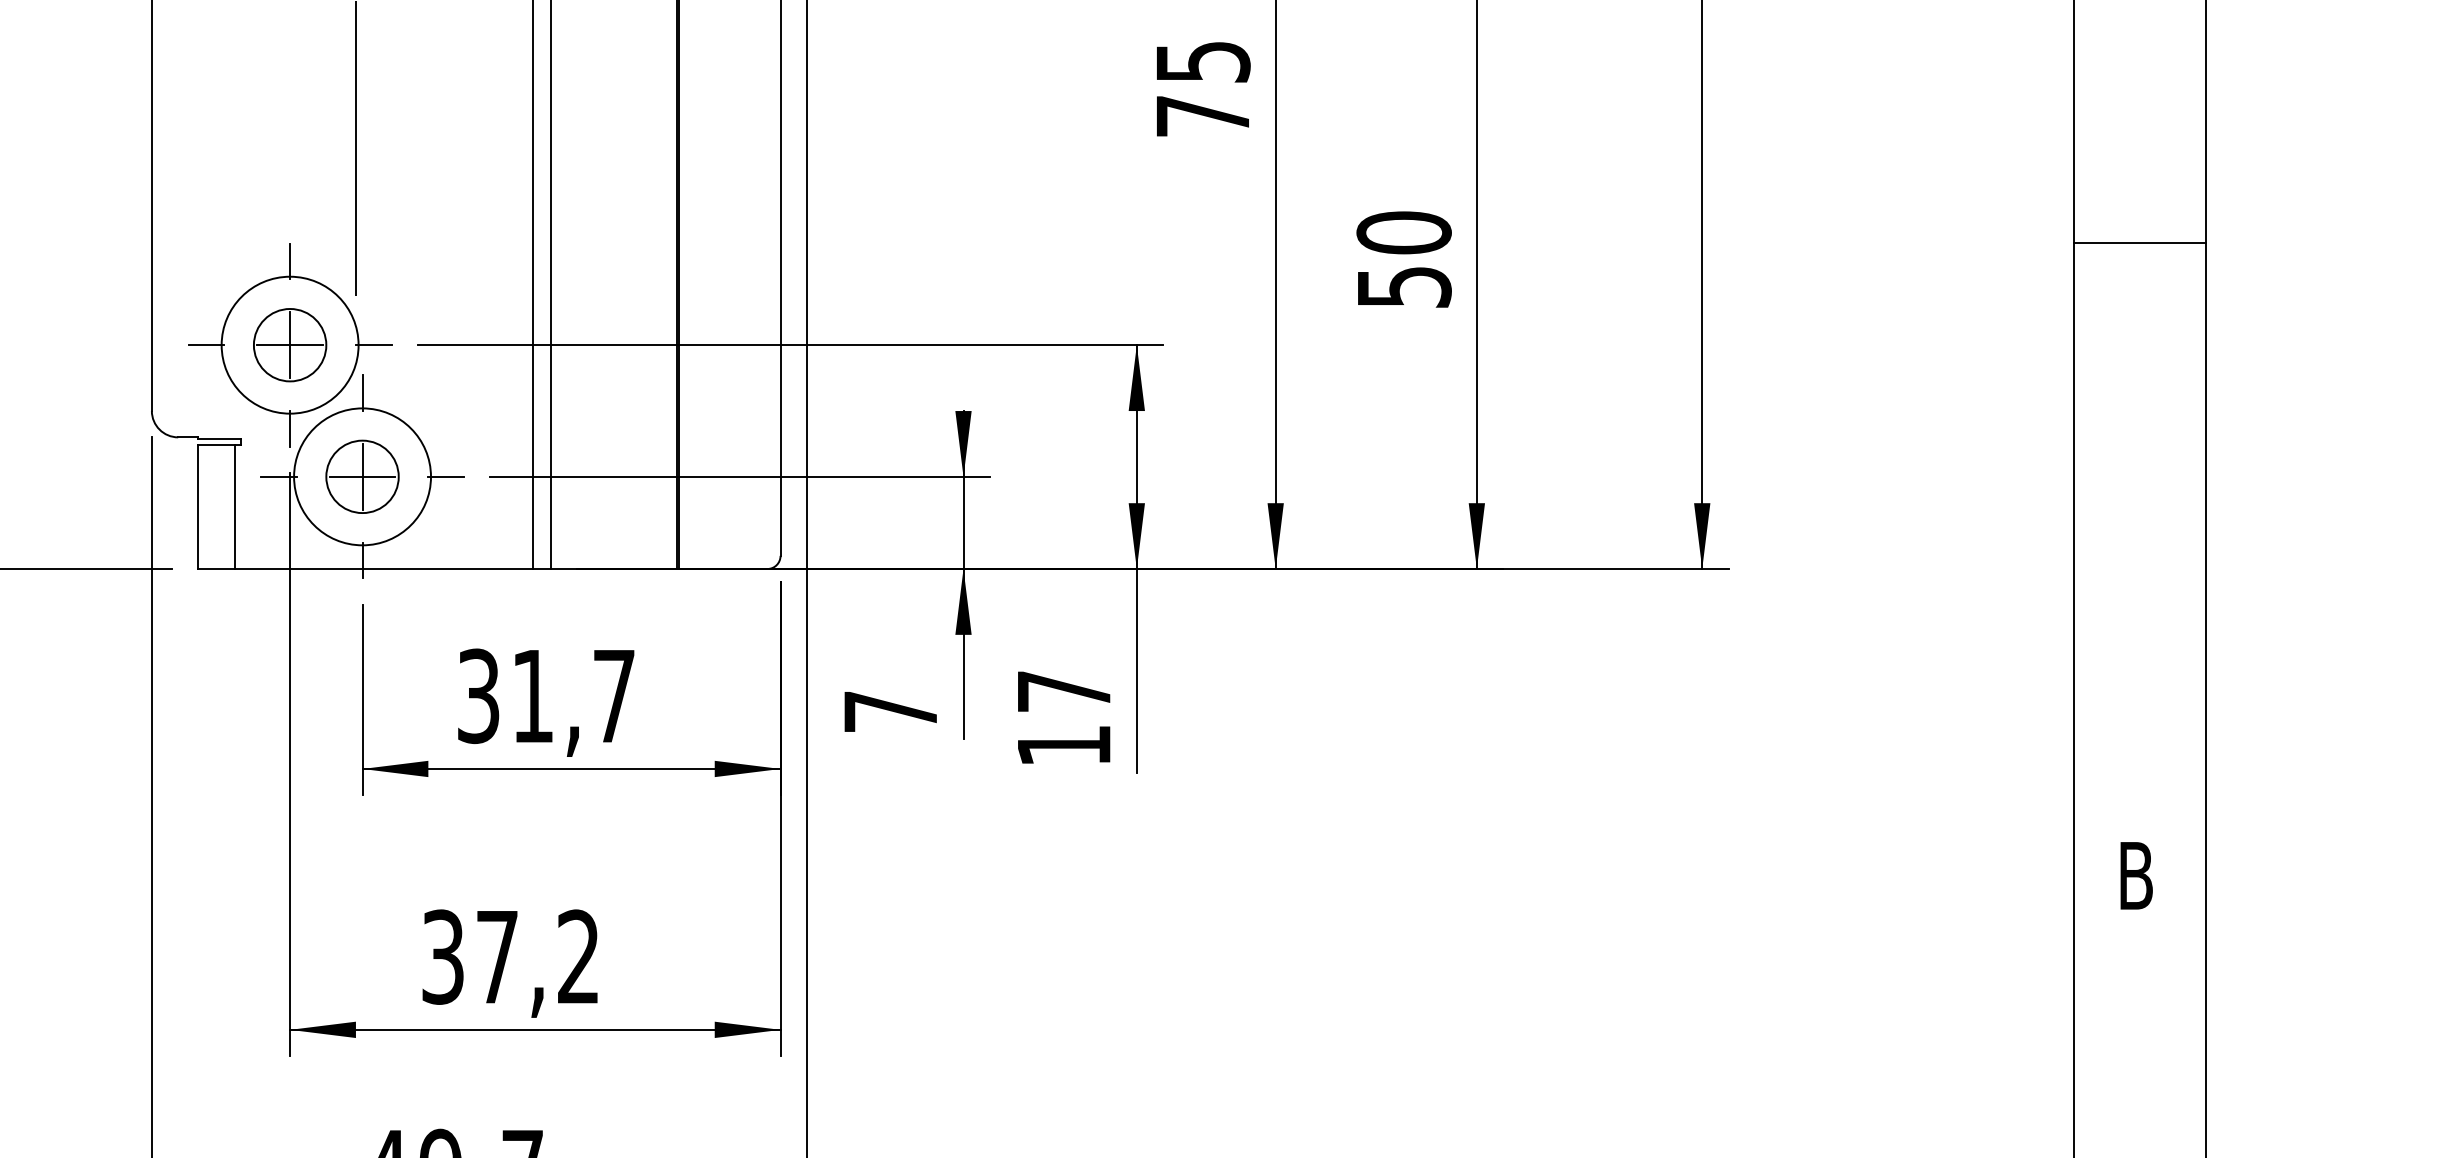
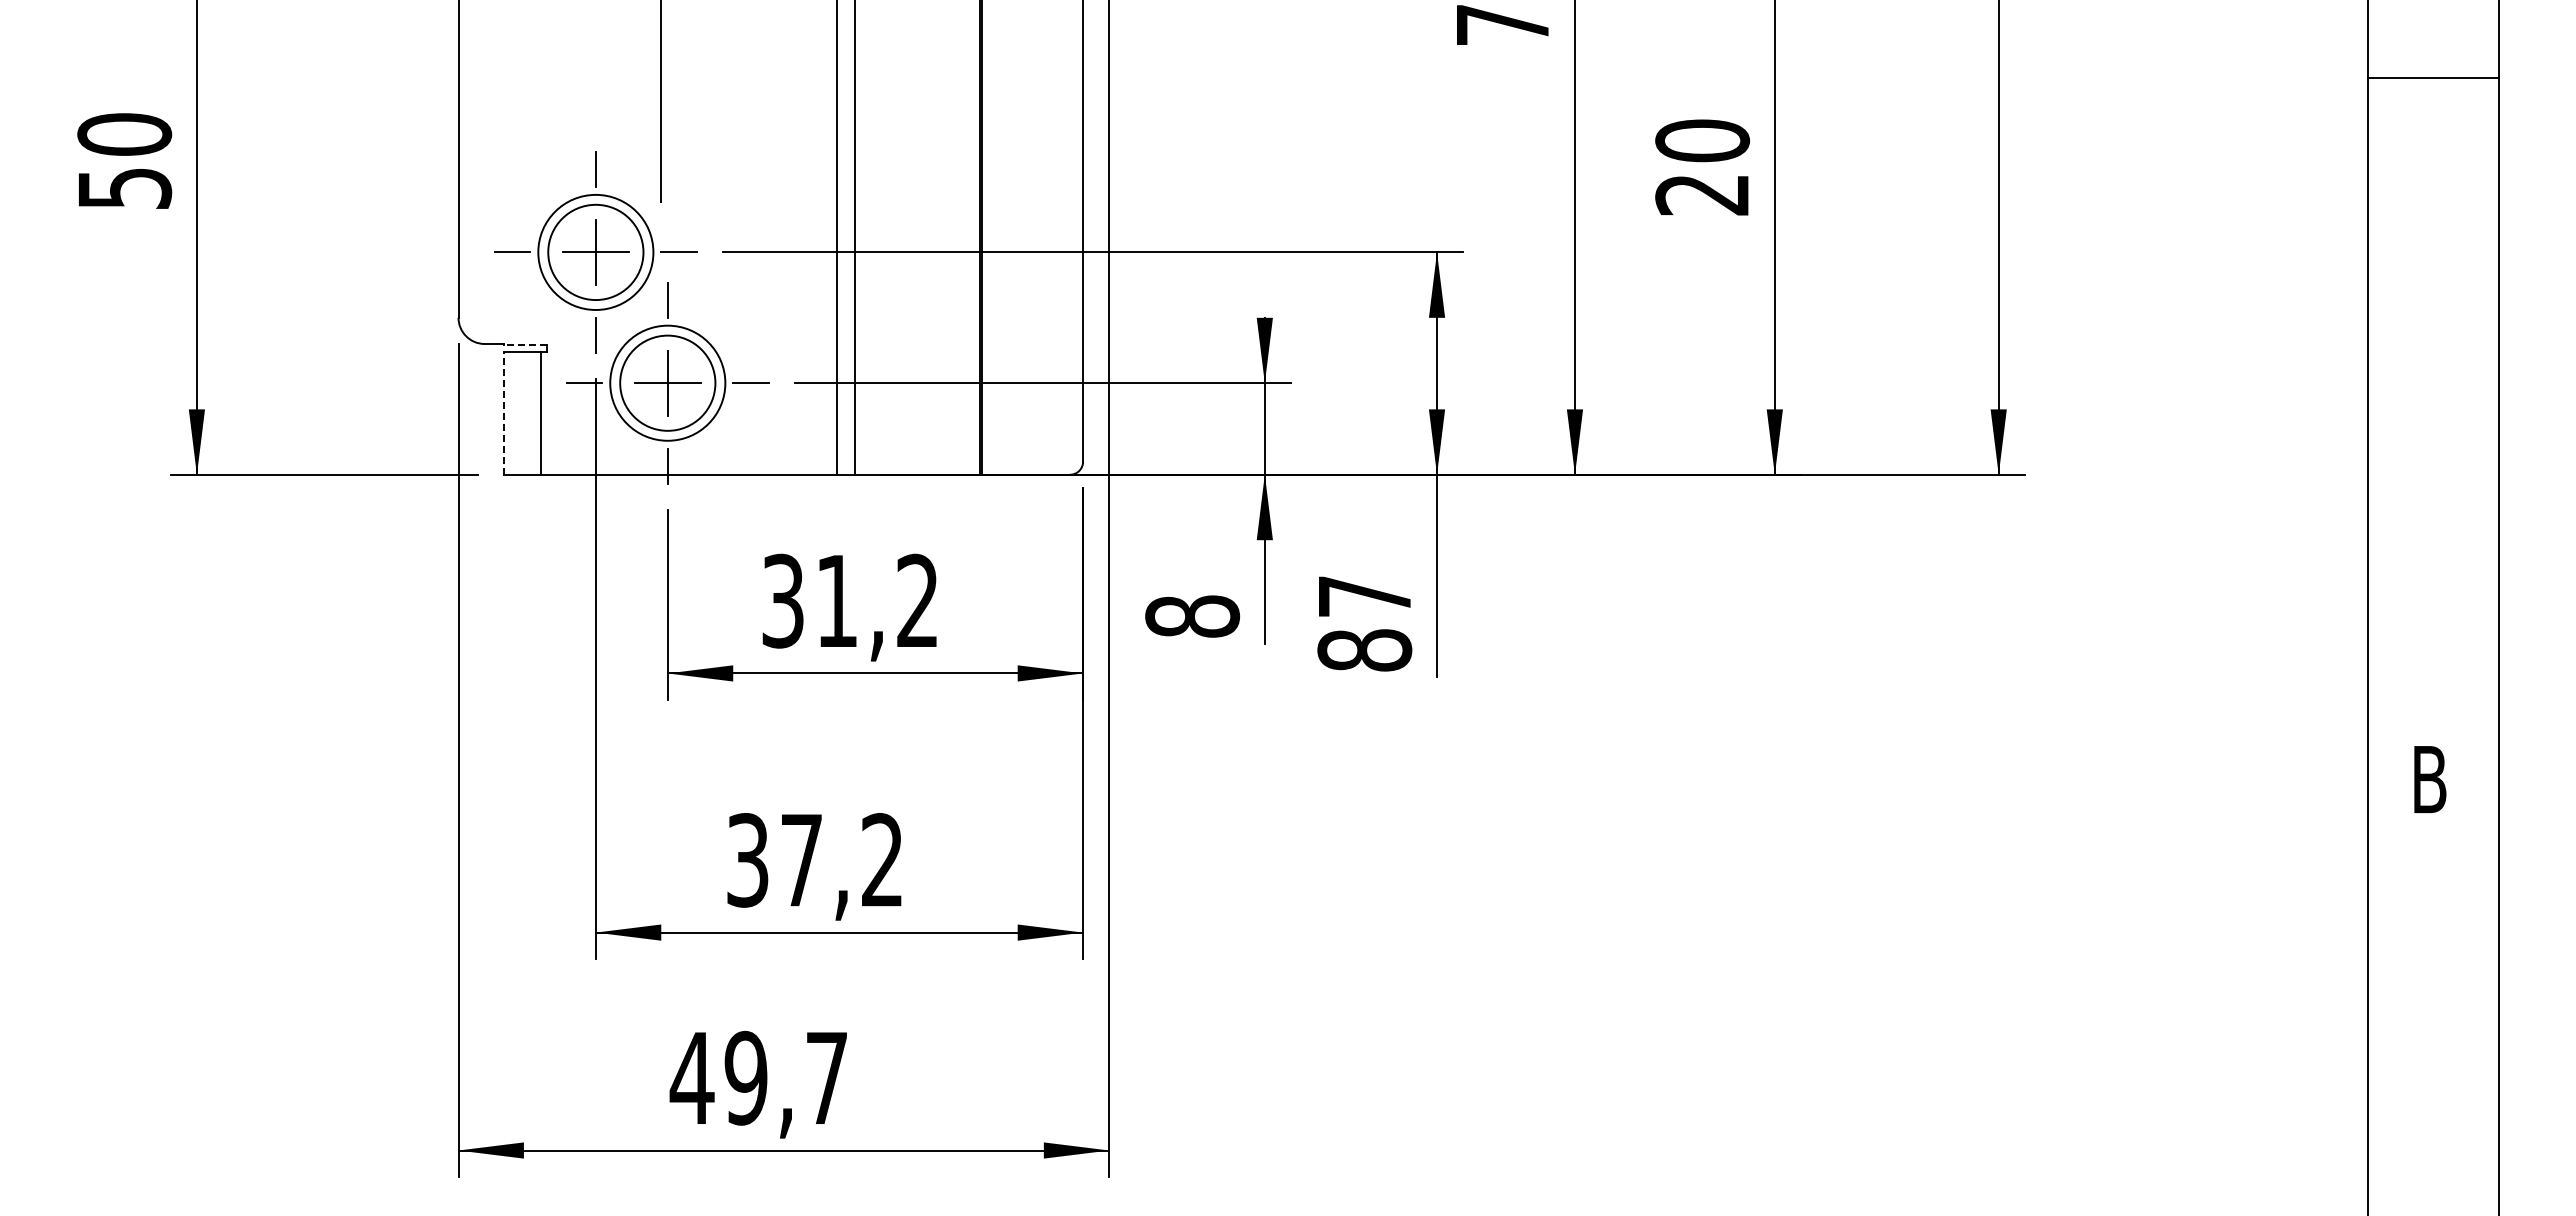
line: (2138, 243) -> (2432, 78), moved
text: (1404, 287) -> (1702, 195), 50 -> 20
circle: (289, 345) -> (595, 252), size x0.7
circle: (289, 345) -> (595, 252), size x1.6
line: (219, 438) -> (525, 345), solid -> dashed
circle: (362, 477) -> (667, 383), size x0.7
circle: (362, 477) -> (667, 383), size x1.6
line: (198, 506) -> (504, 412), solid -> dashed
text: (613, 694) -> (917, 599), 31,7 -> 31,2
text: (890, 711) -> (1192, 616), 7 -> 8
text: (1063, 745) -> (1364, 650), 17 -> 87

